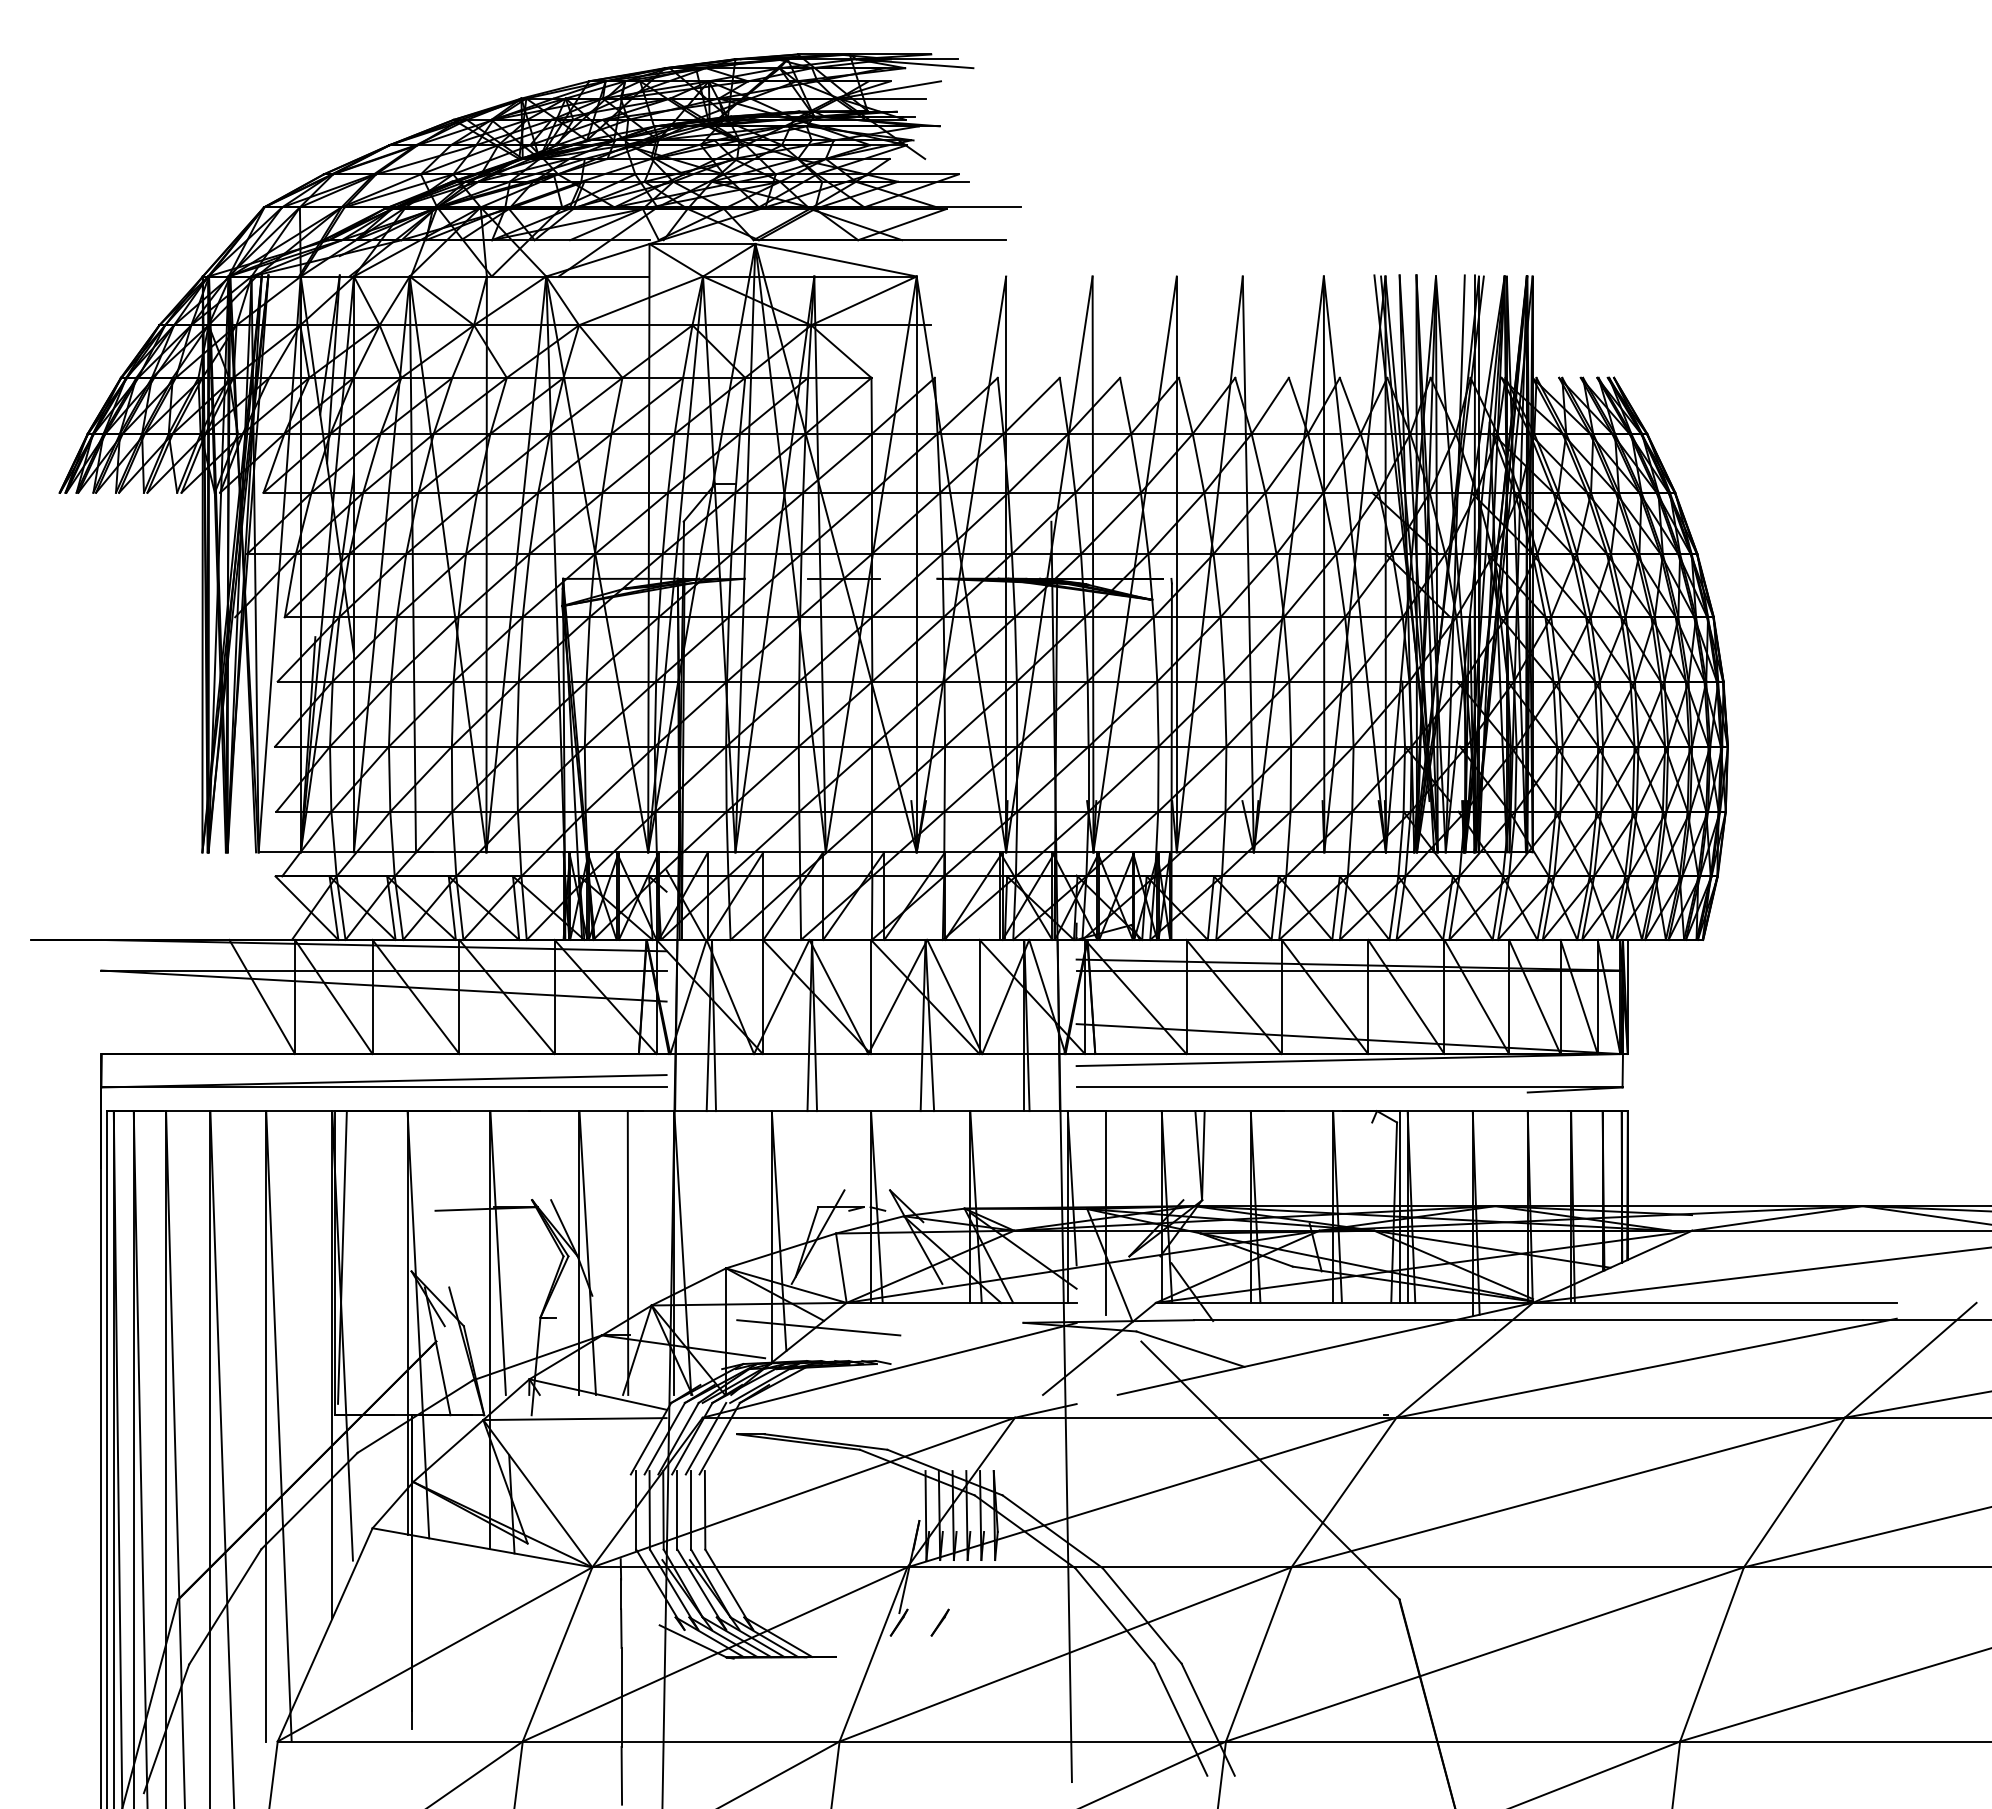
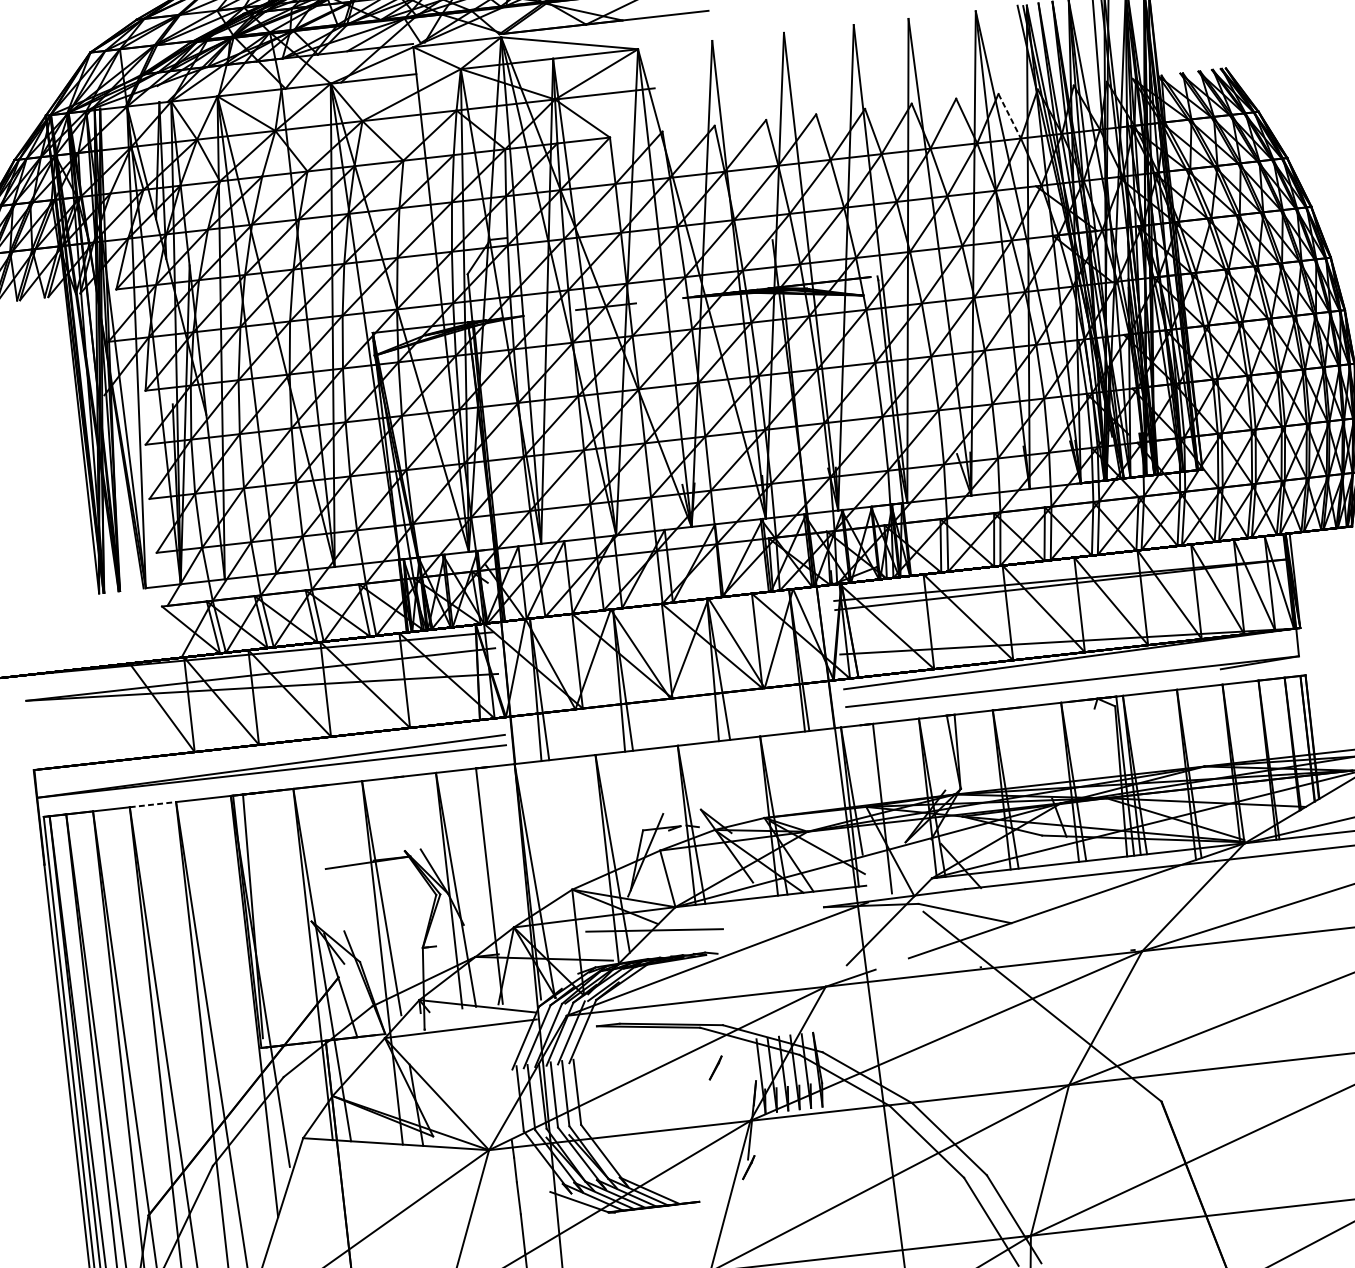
line: (1350, 405) -> (1009, 115), solid -> dashed
line: (238, 1111) -> (153, 804), solid -> dashed
line: (939, 1622) -> (715, 1067), moved

